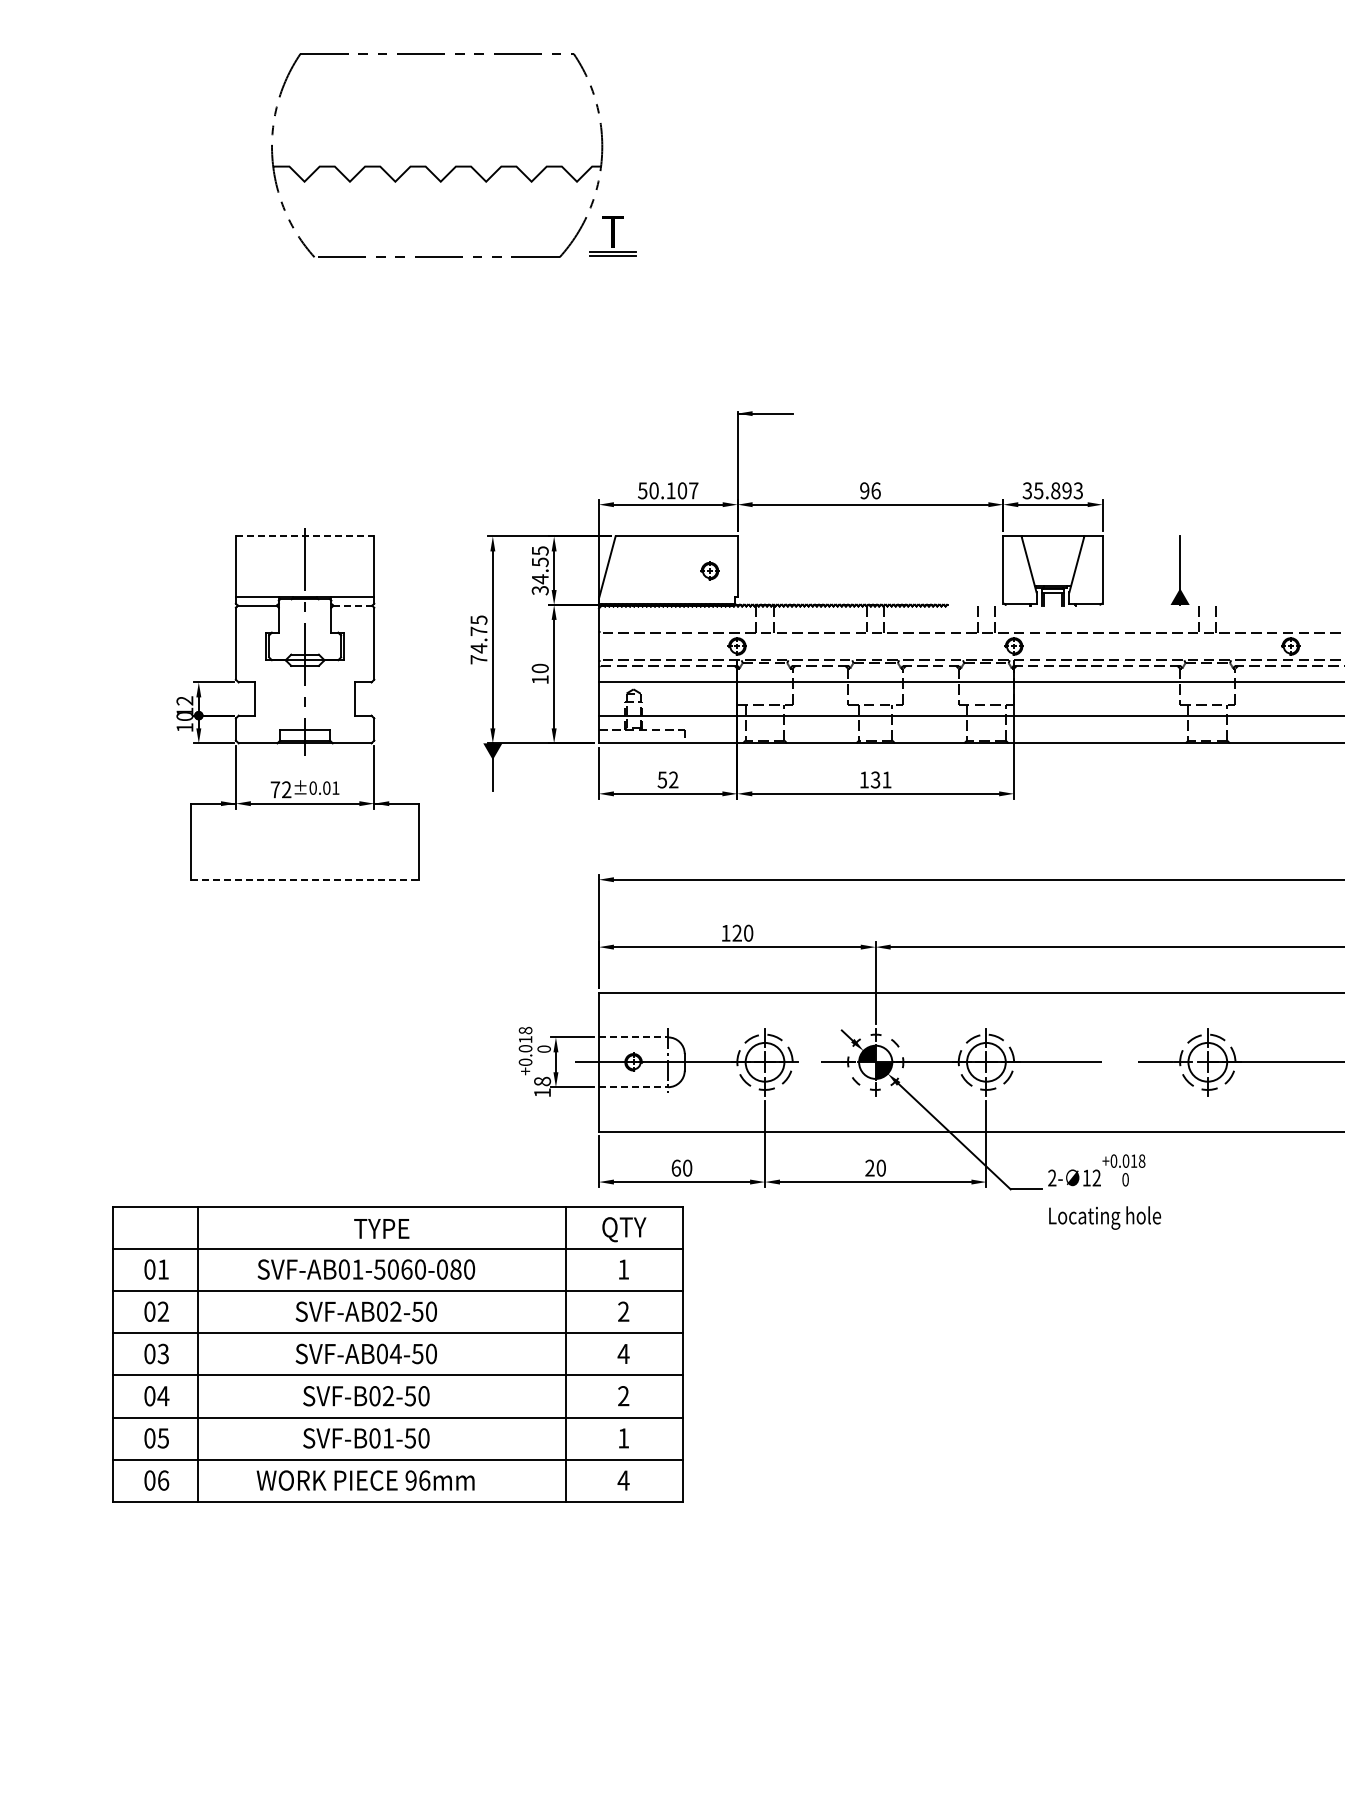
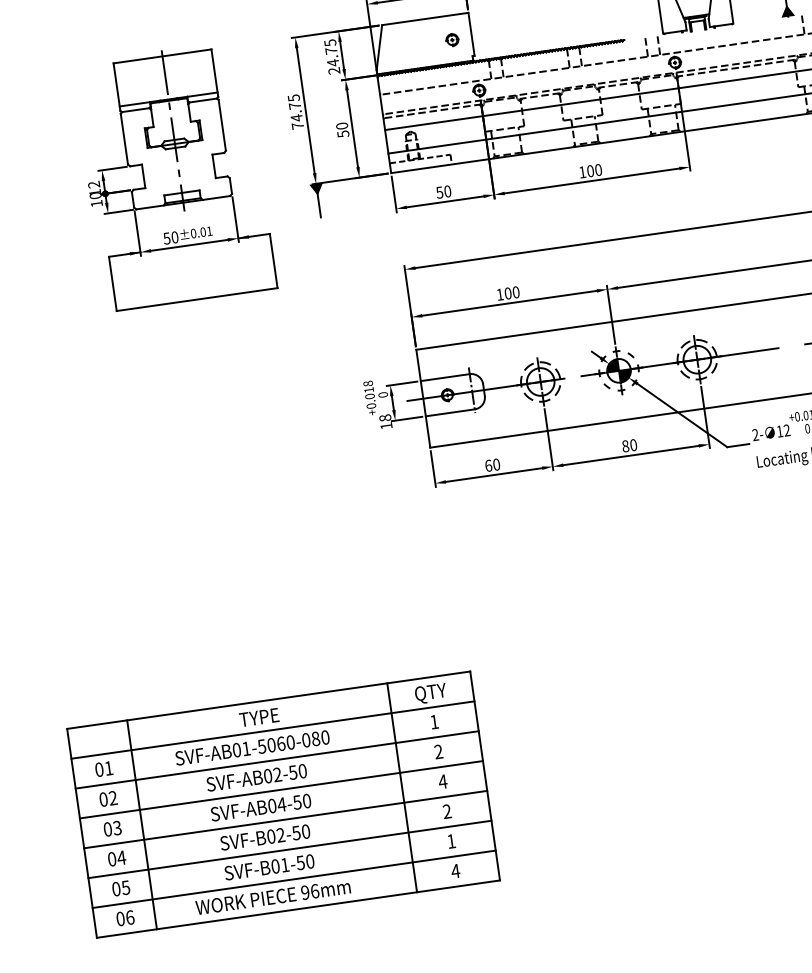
line: (305, 536) -> (162, 56), dashed -> solid
text: (540, 576) -> (333, 61), 34.55 -> 24.75
line: (352, 605) -> (203, 100), dashed -> solid
text: (540, 679) -> (343, 133), 10 -> 50
text: (673, 779) -> (447, 191), 52 -> 50
text: (880, 779) -> (593, 170), 131 -> 100
text: (280, 789) -> (170, 237), 72 -> 50
line: (305, 880) -> (197, 299), dashed -> solid
text: (736, 932) -> (507, 293), 120 -> 100
line: (633, 1037) -> (445, 377), dashed -> solid
line: (633, 1087) -> (450, 413), dashed -> solid
text: (869, 1167) -> (625, 445), 20 -> 80
part: (397, 1354) -> (283, 804), moved

